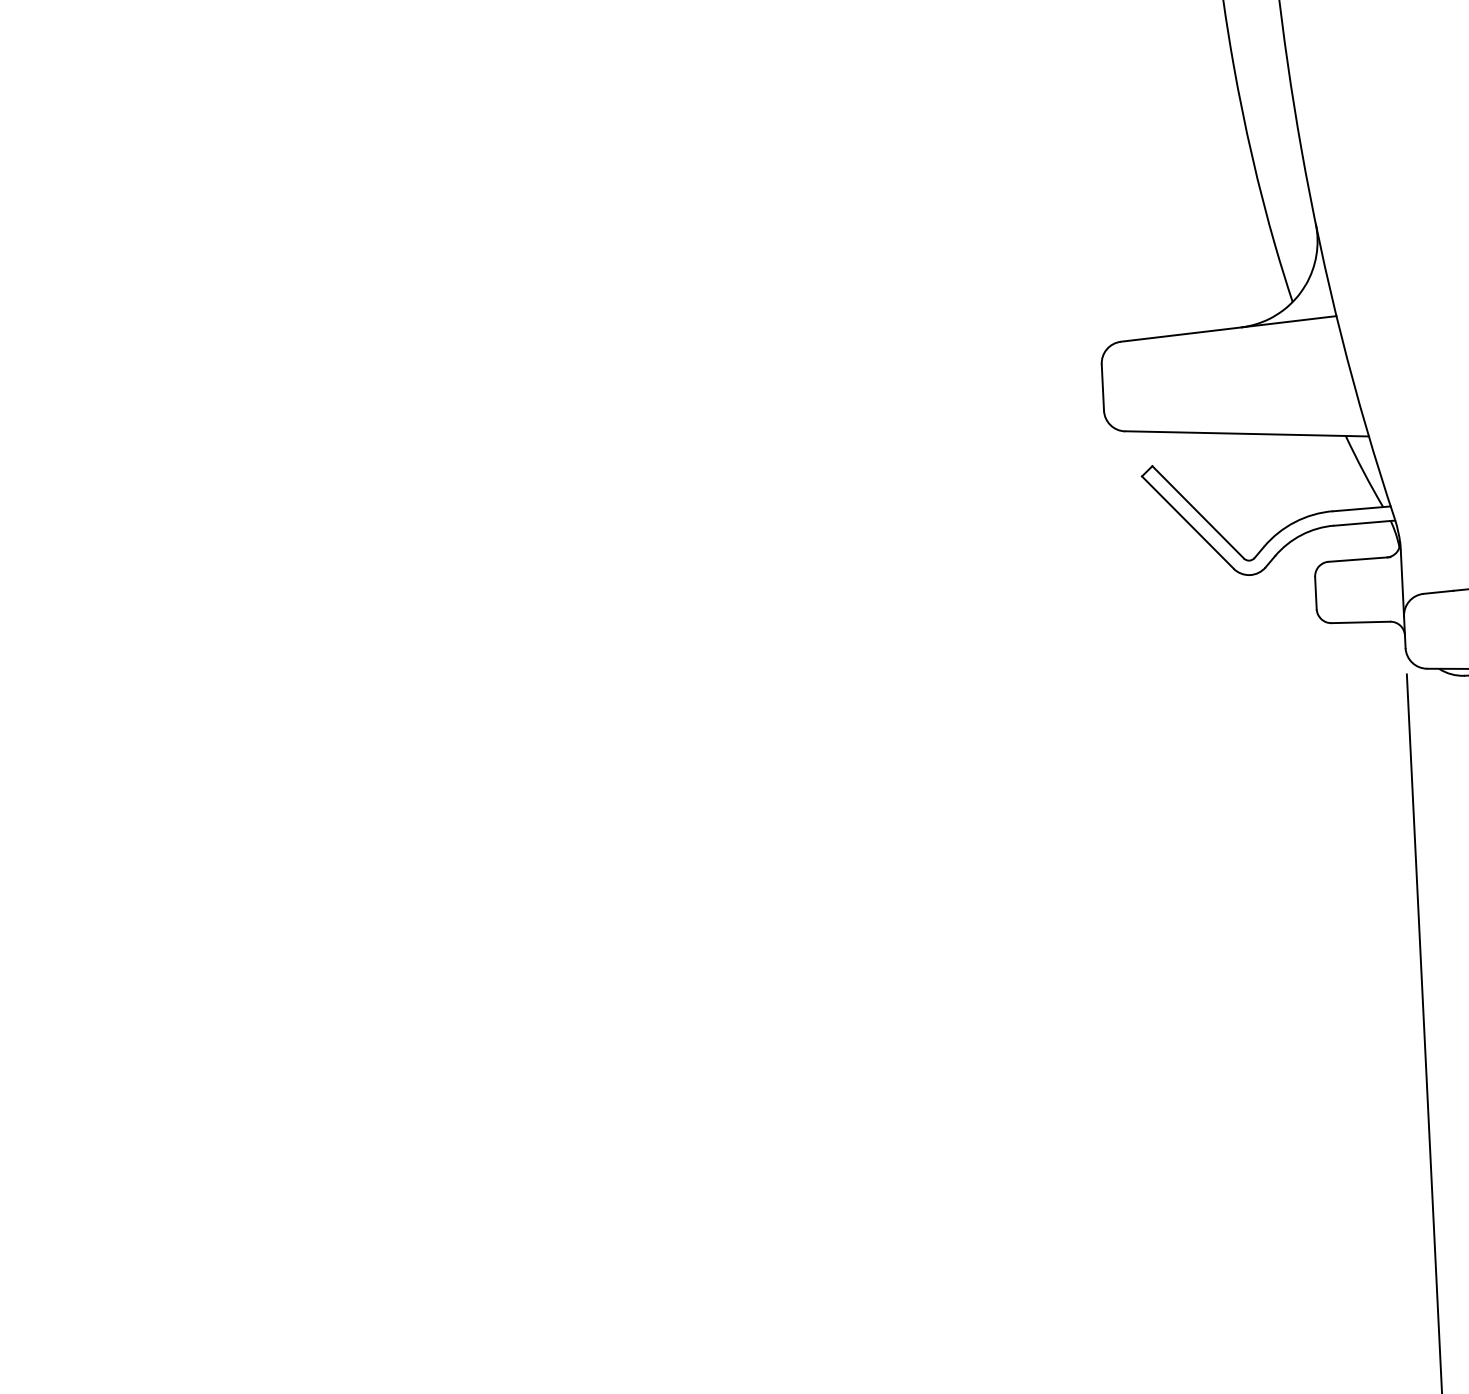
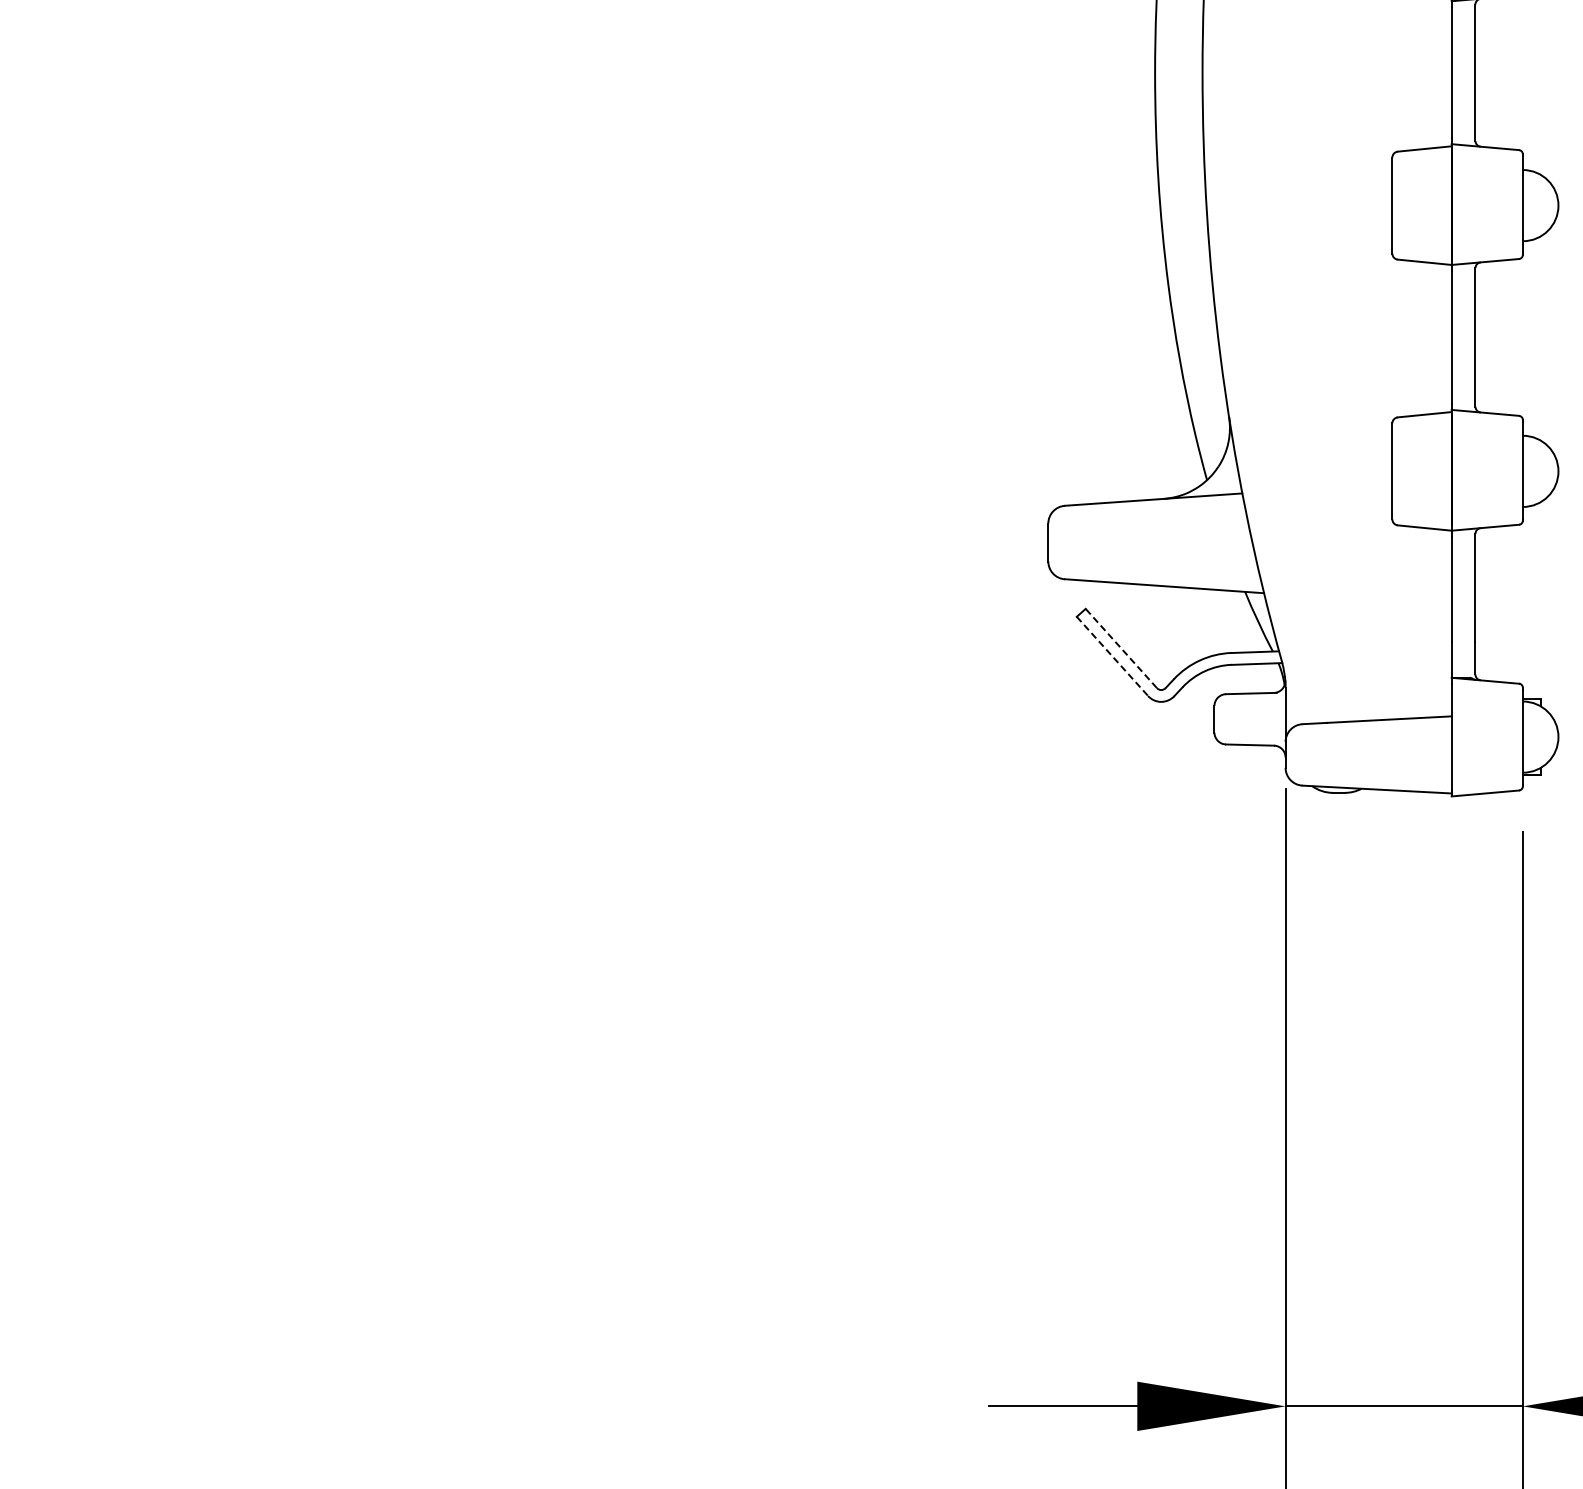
line: (1197, 512) -> (1120, 648), solid -> dashed
line: (1187, 522) -> (1112, 656), solid -> dashed

